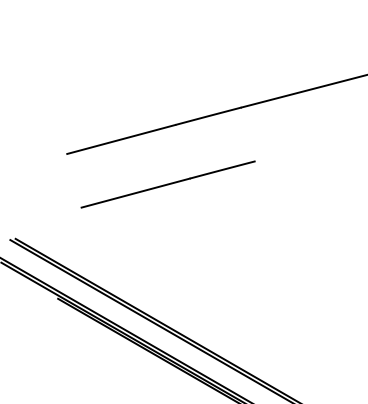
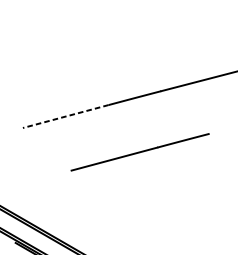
line: (121, 139) -> (65, 116), solid -> dashed
line: (167, 184) -> (139, 152), moved

